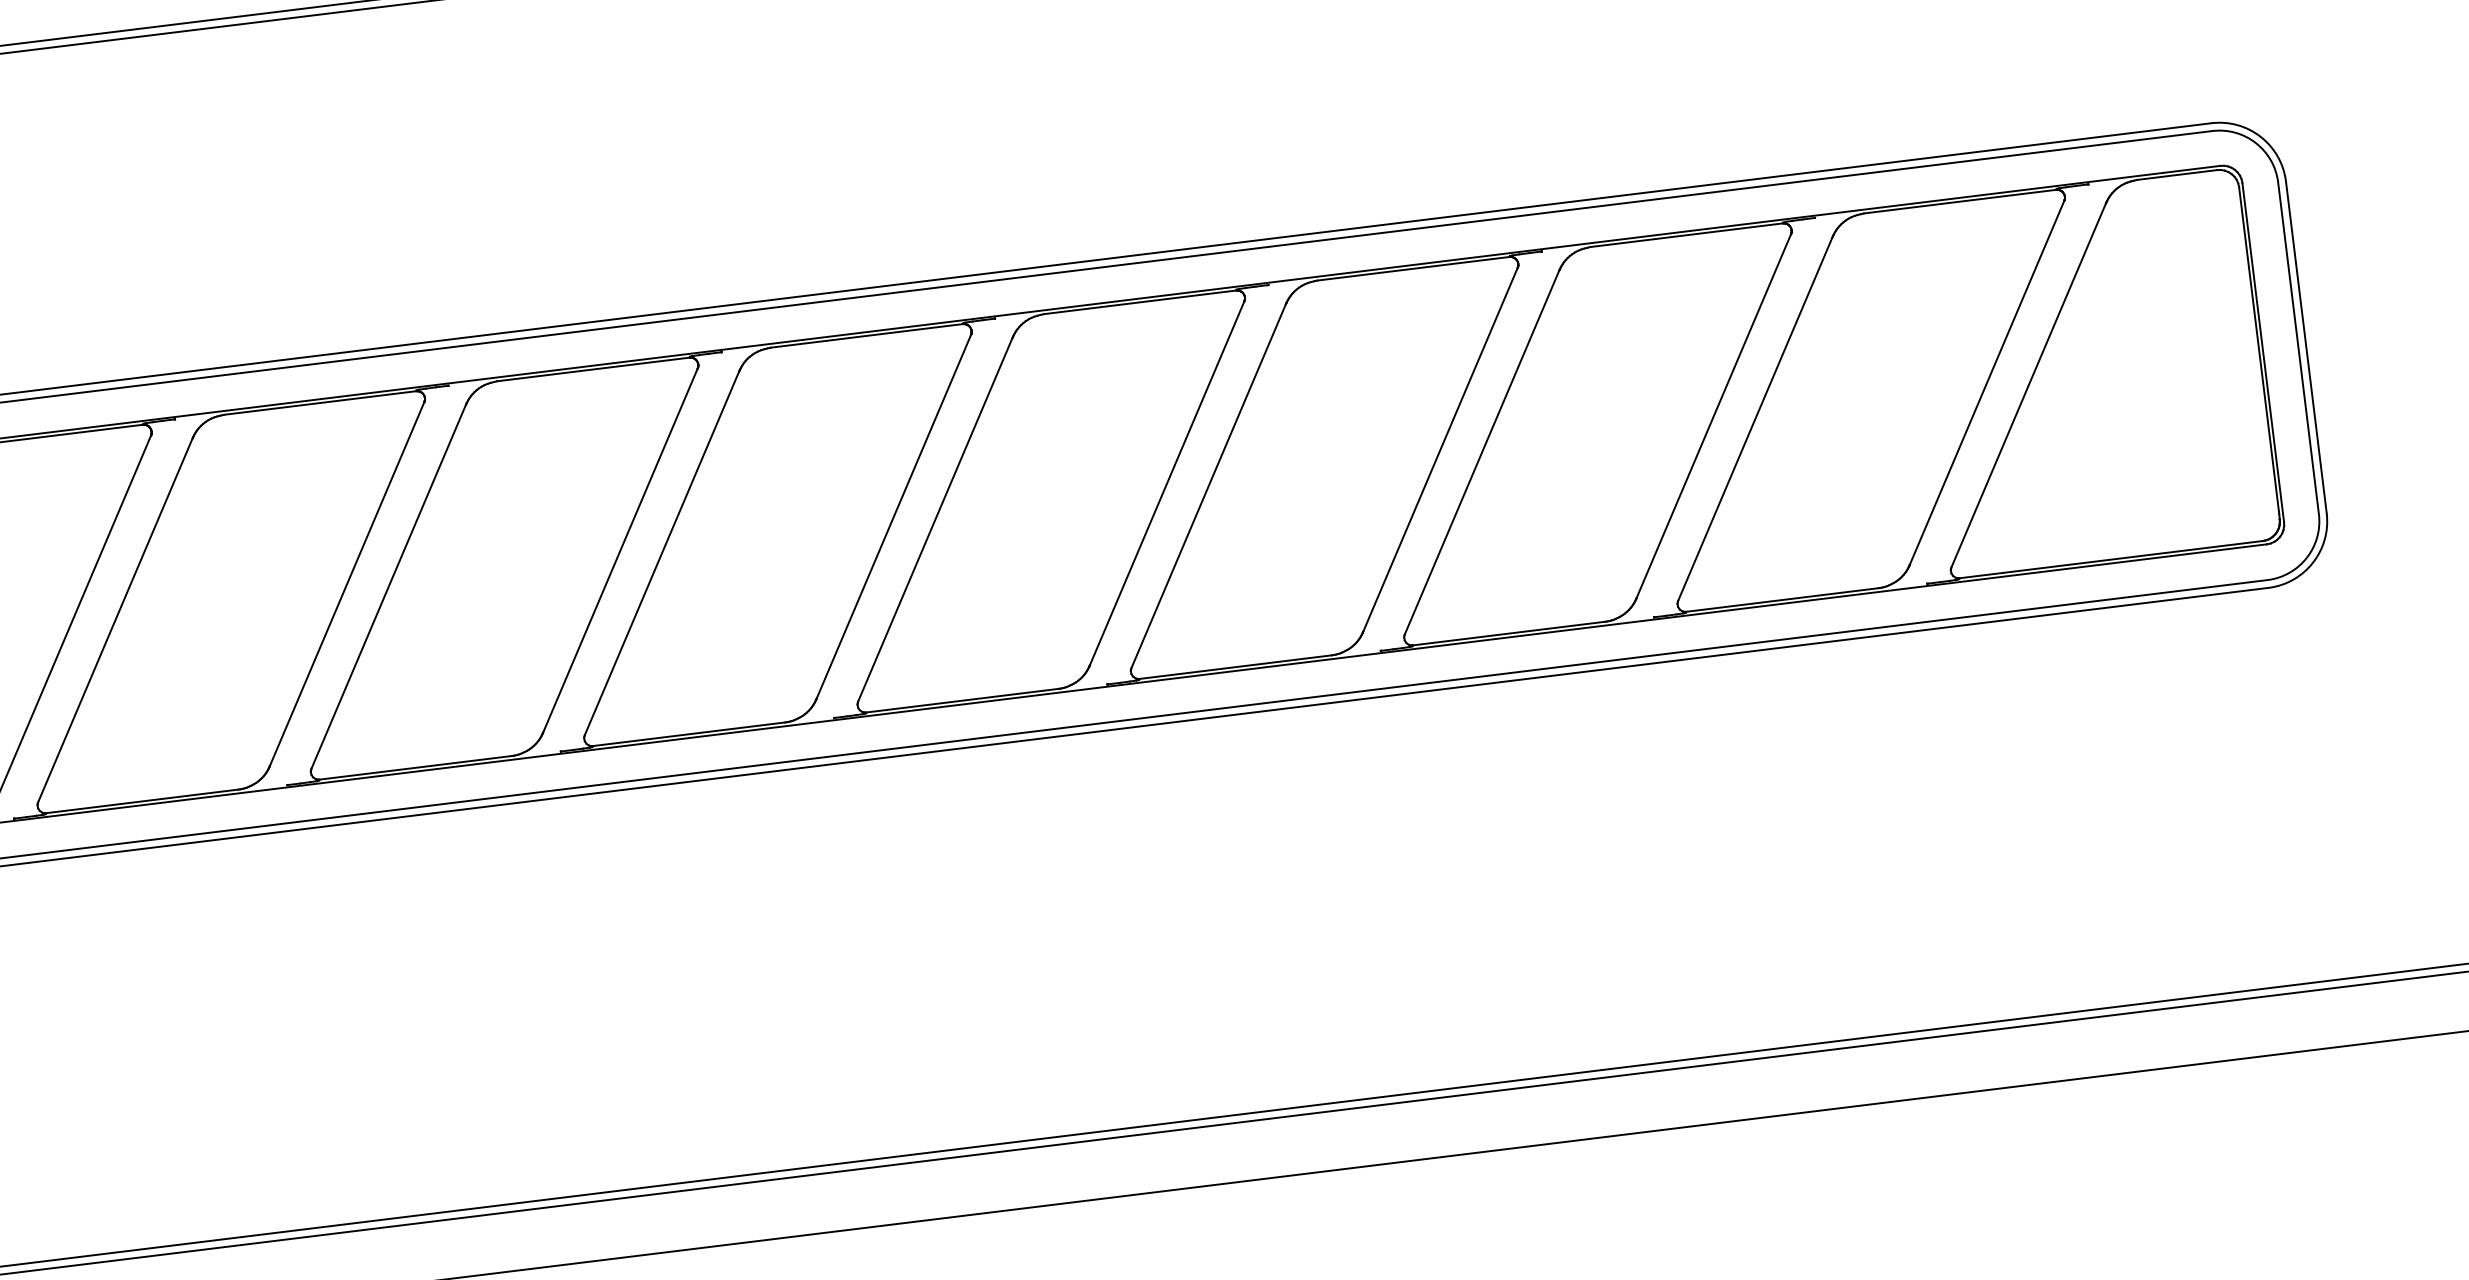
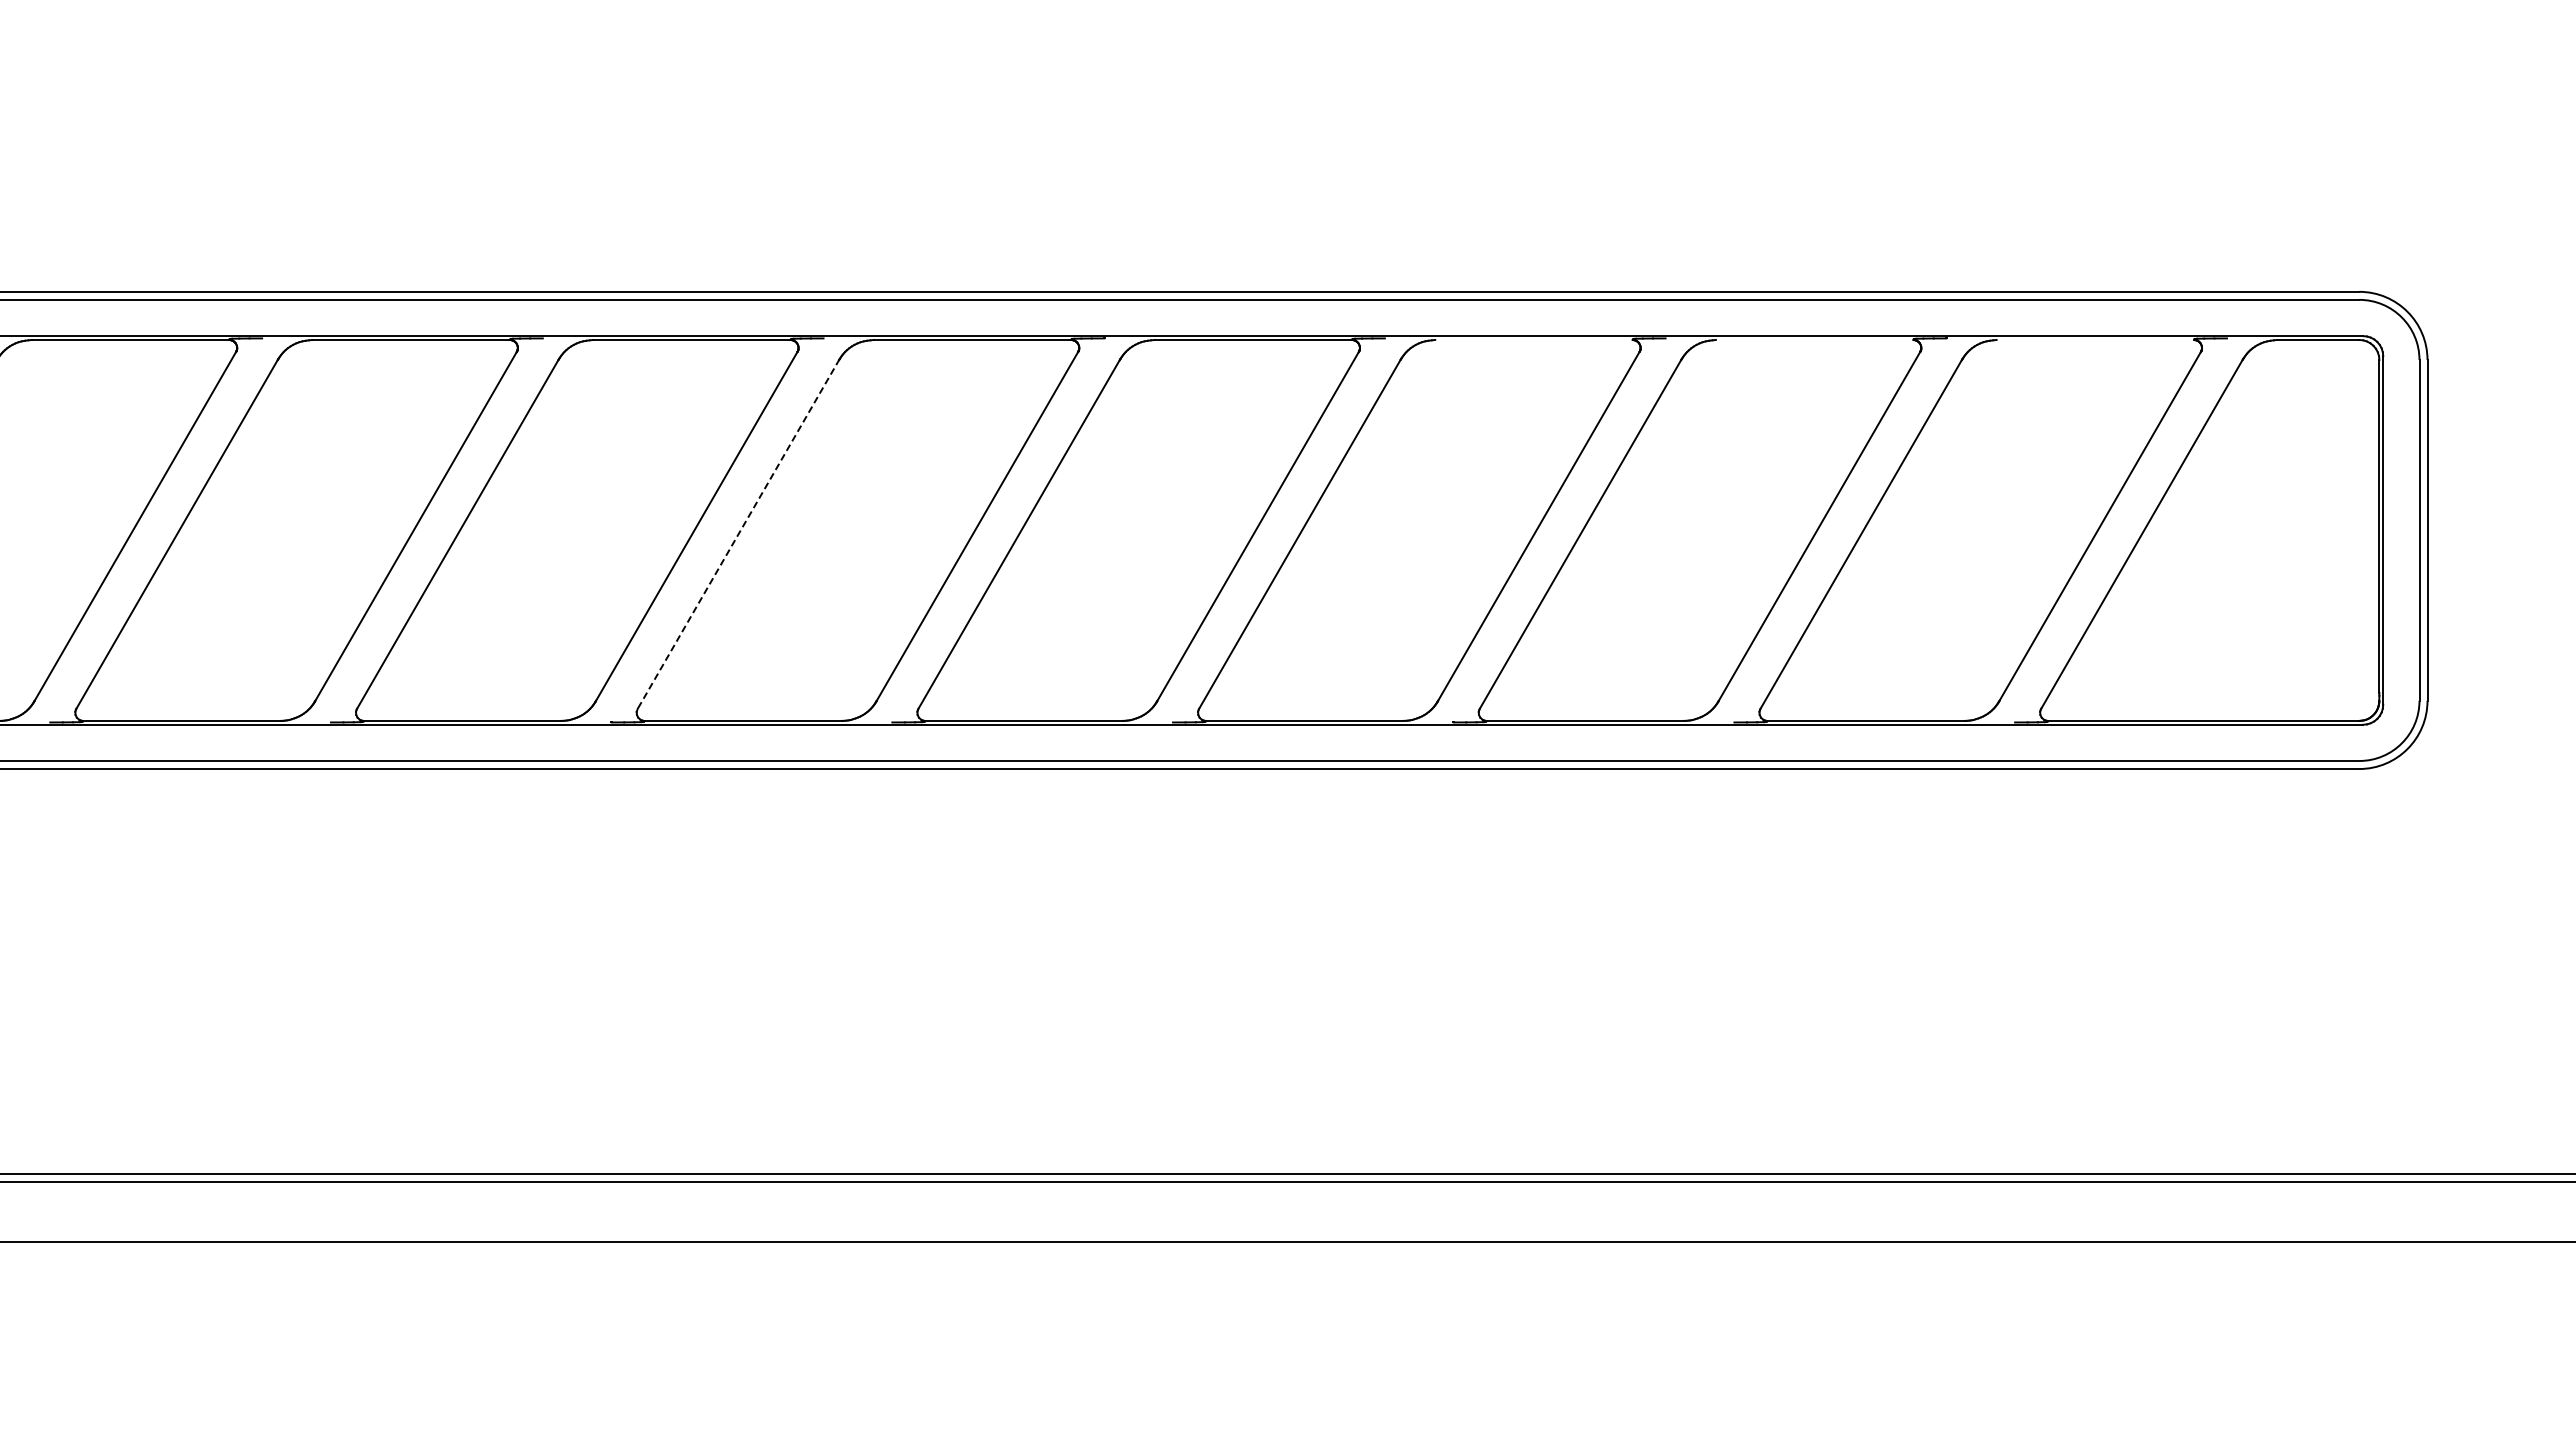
line: (1959, 201) -> (2094, 339), removed
line: (1686, 234) -> (1814, 339), removed
line: (1412, 268) -> (1533, 339), removed
line: (662, 553) -> (738, 534), solid -> dashed

